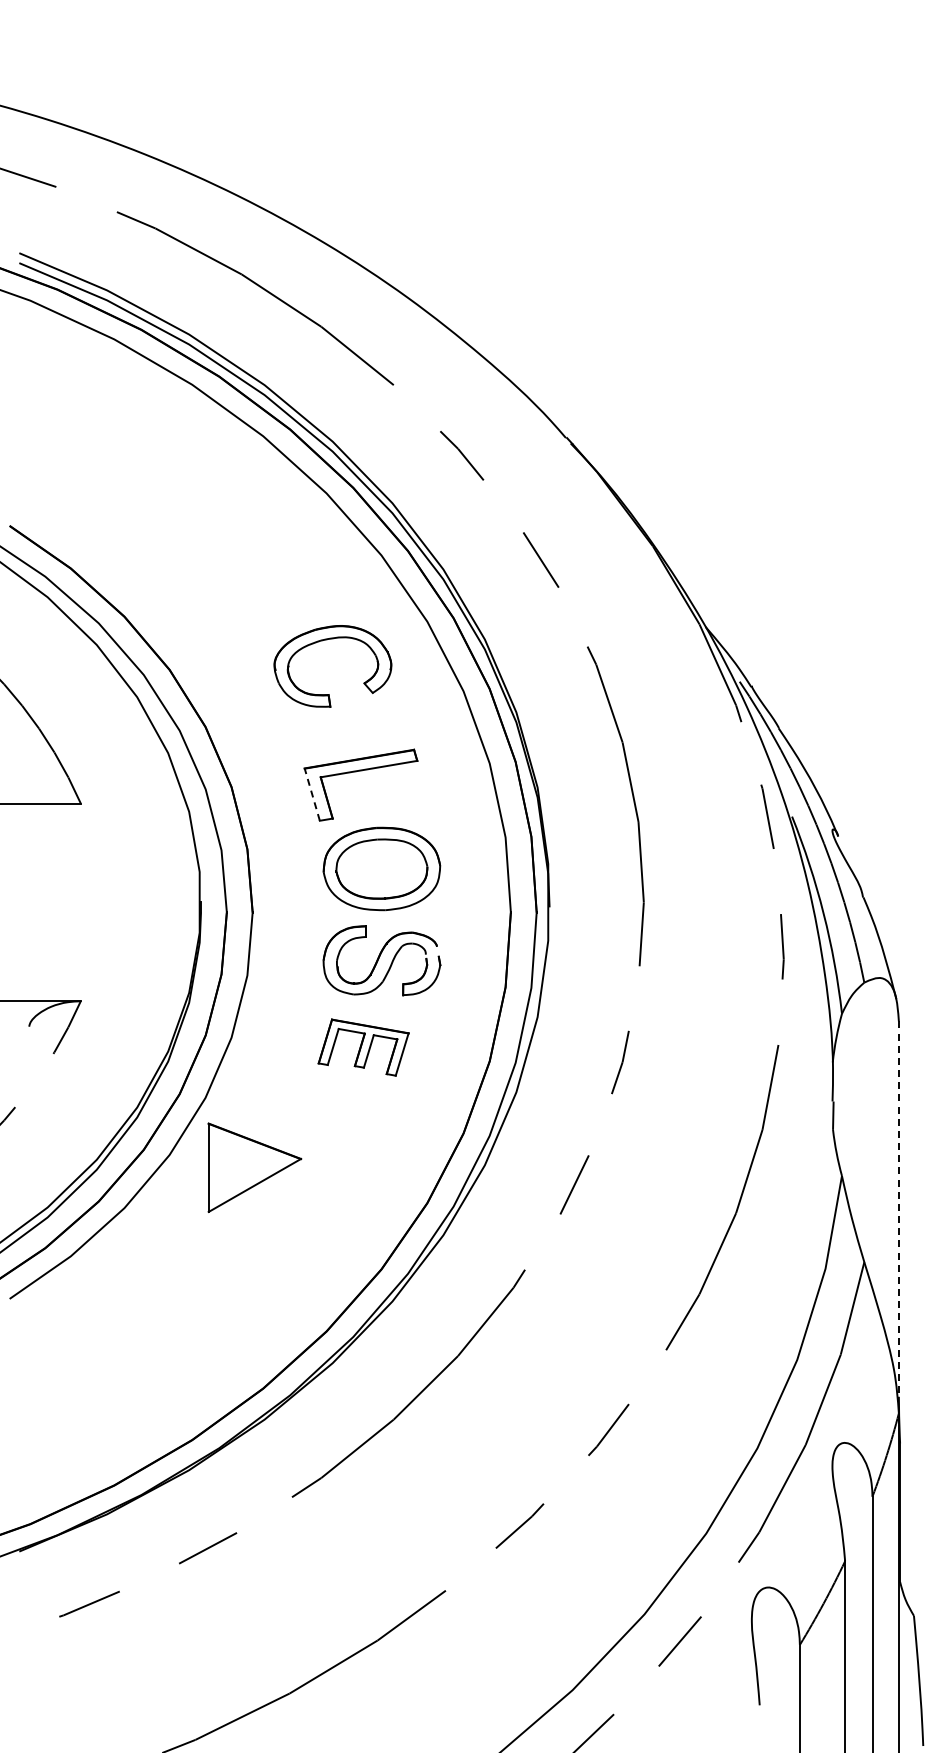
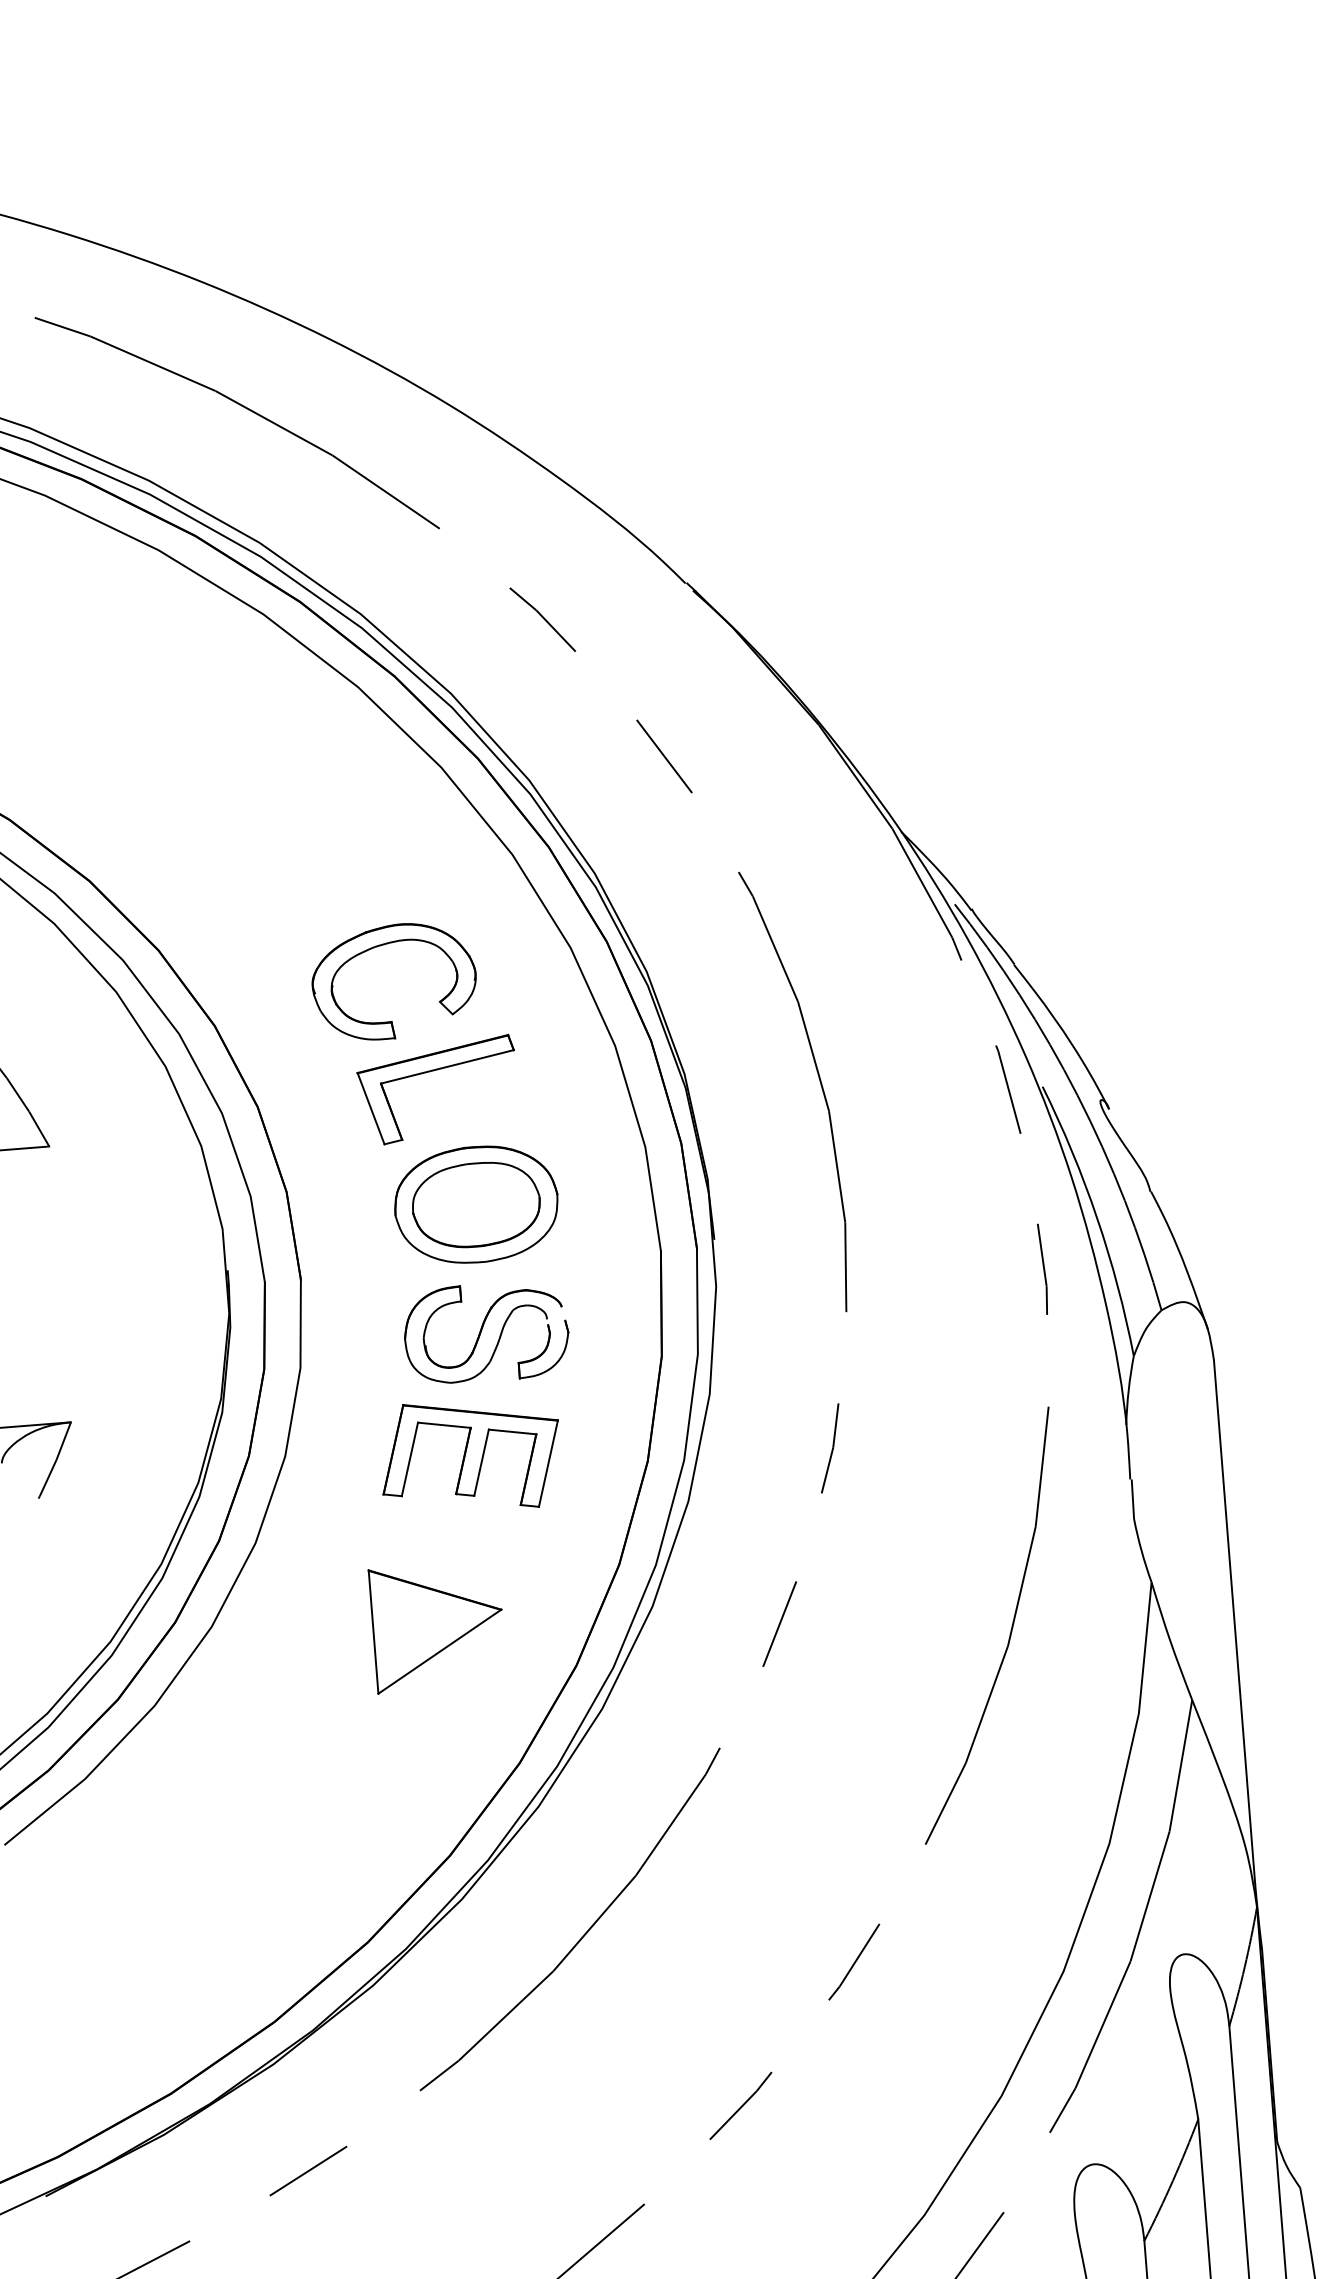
part: (327, 640) -> (383, 946), moved
line: (312, 794) -> (371, 1108), dashed -> solid
part: (363, 1047) -> (470, 1455), size x1.43
part: (254, 1167) -> (437, 1626), moved
line: (898, 1209) -> (1234, 1622), dashed -> solid

